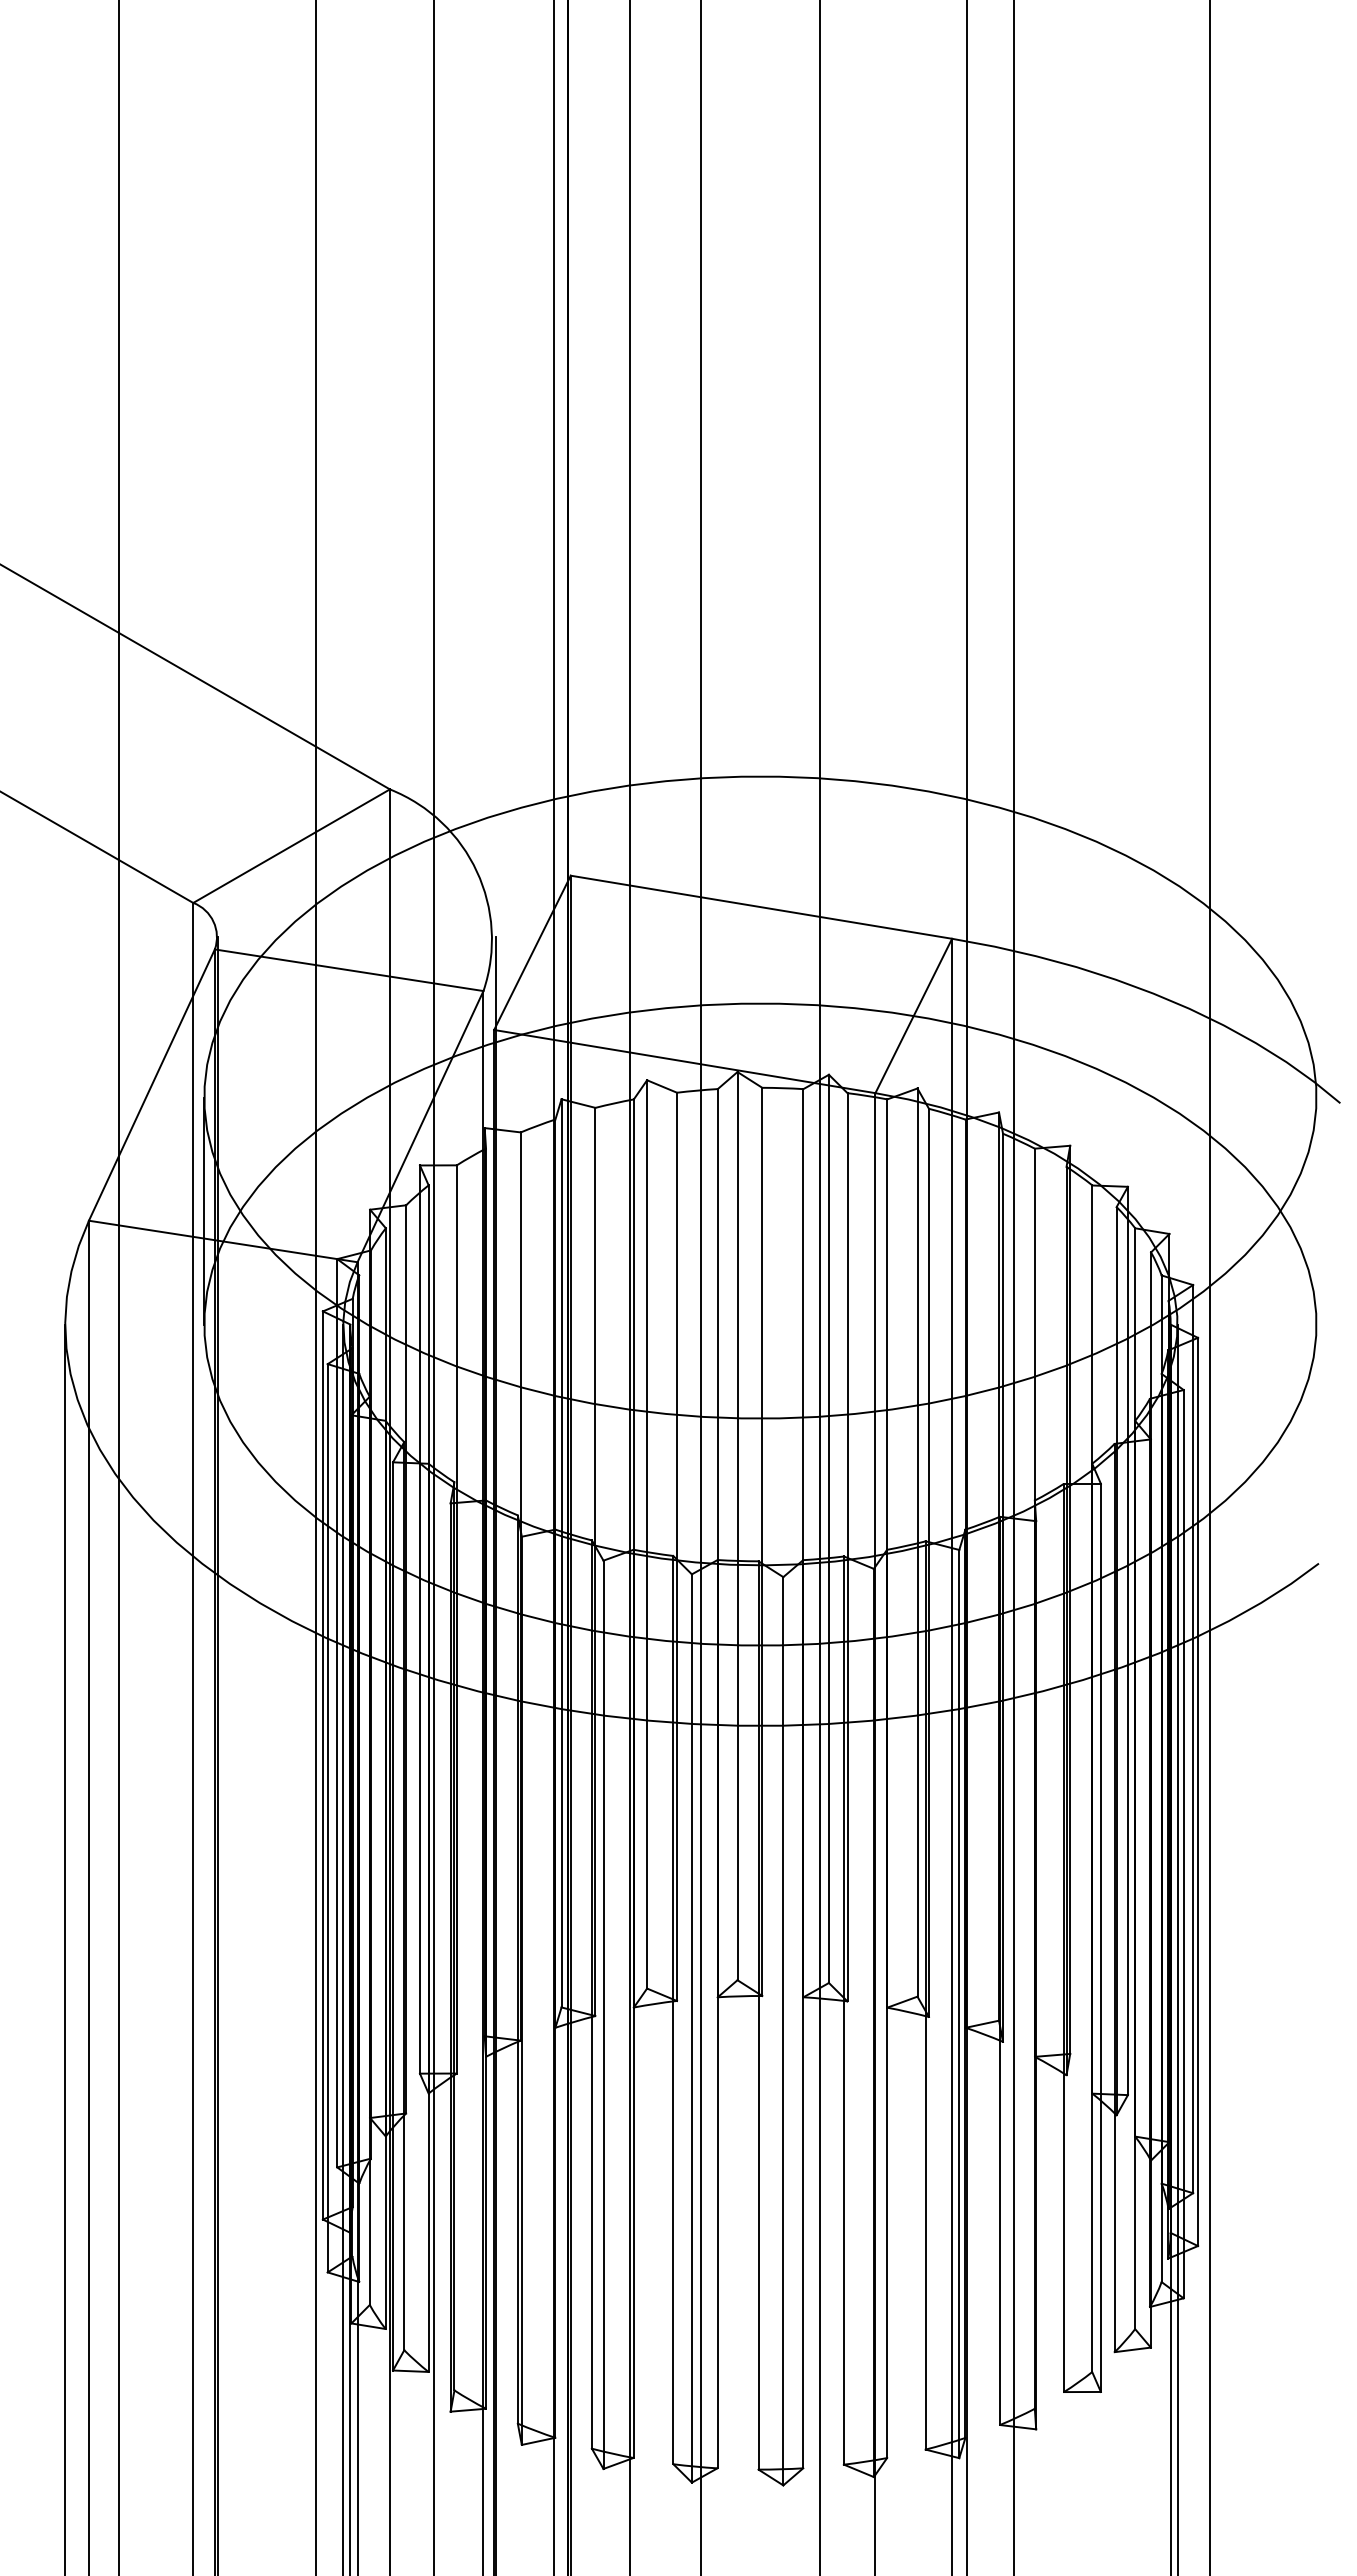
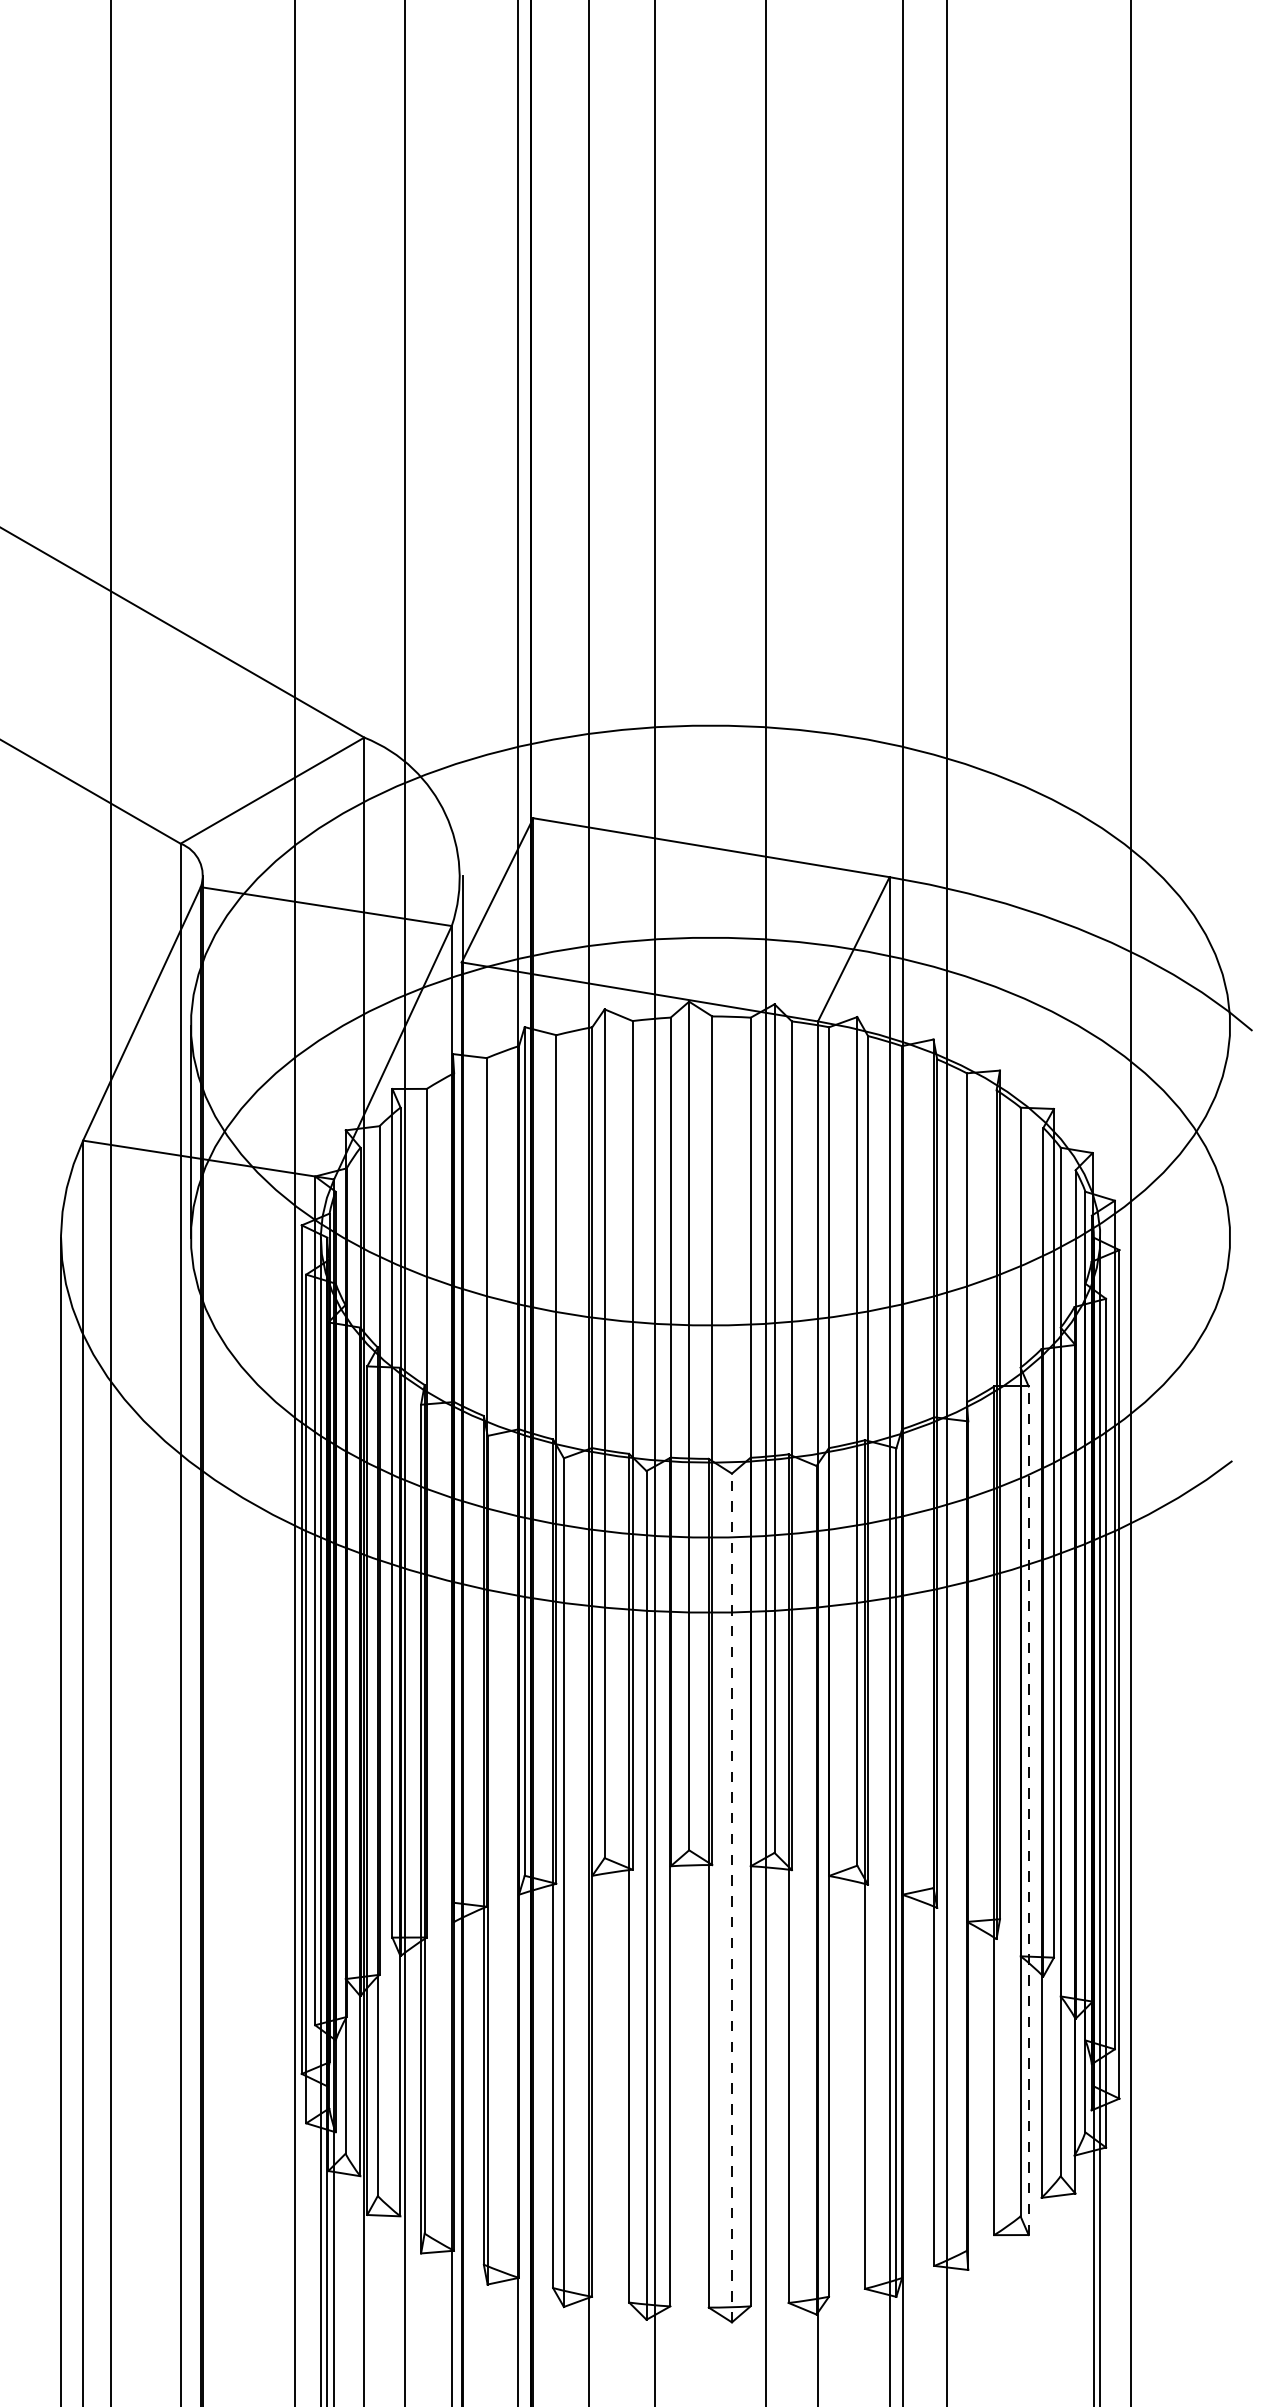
line: (1100, 1937) -> (1028, 1810), solid -> dashed
line: (783, 2030) -> (732, 1897), solid -> dashed

